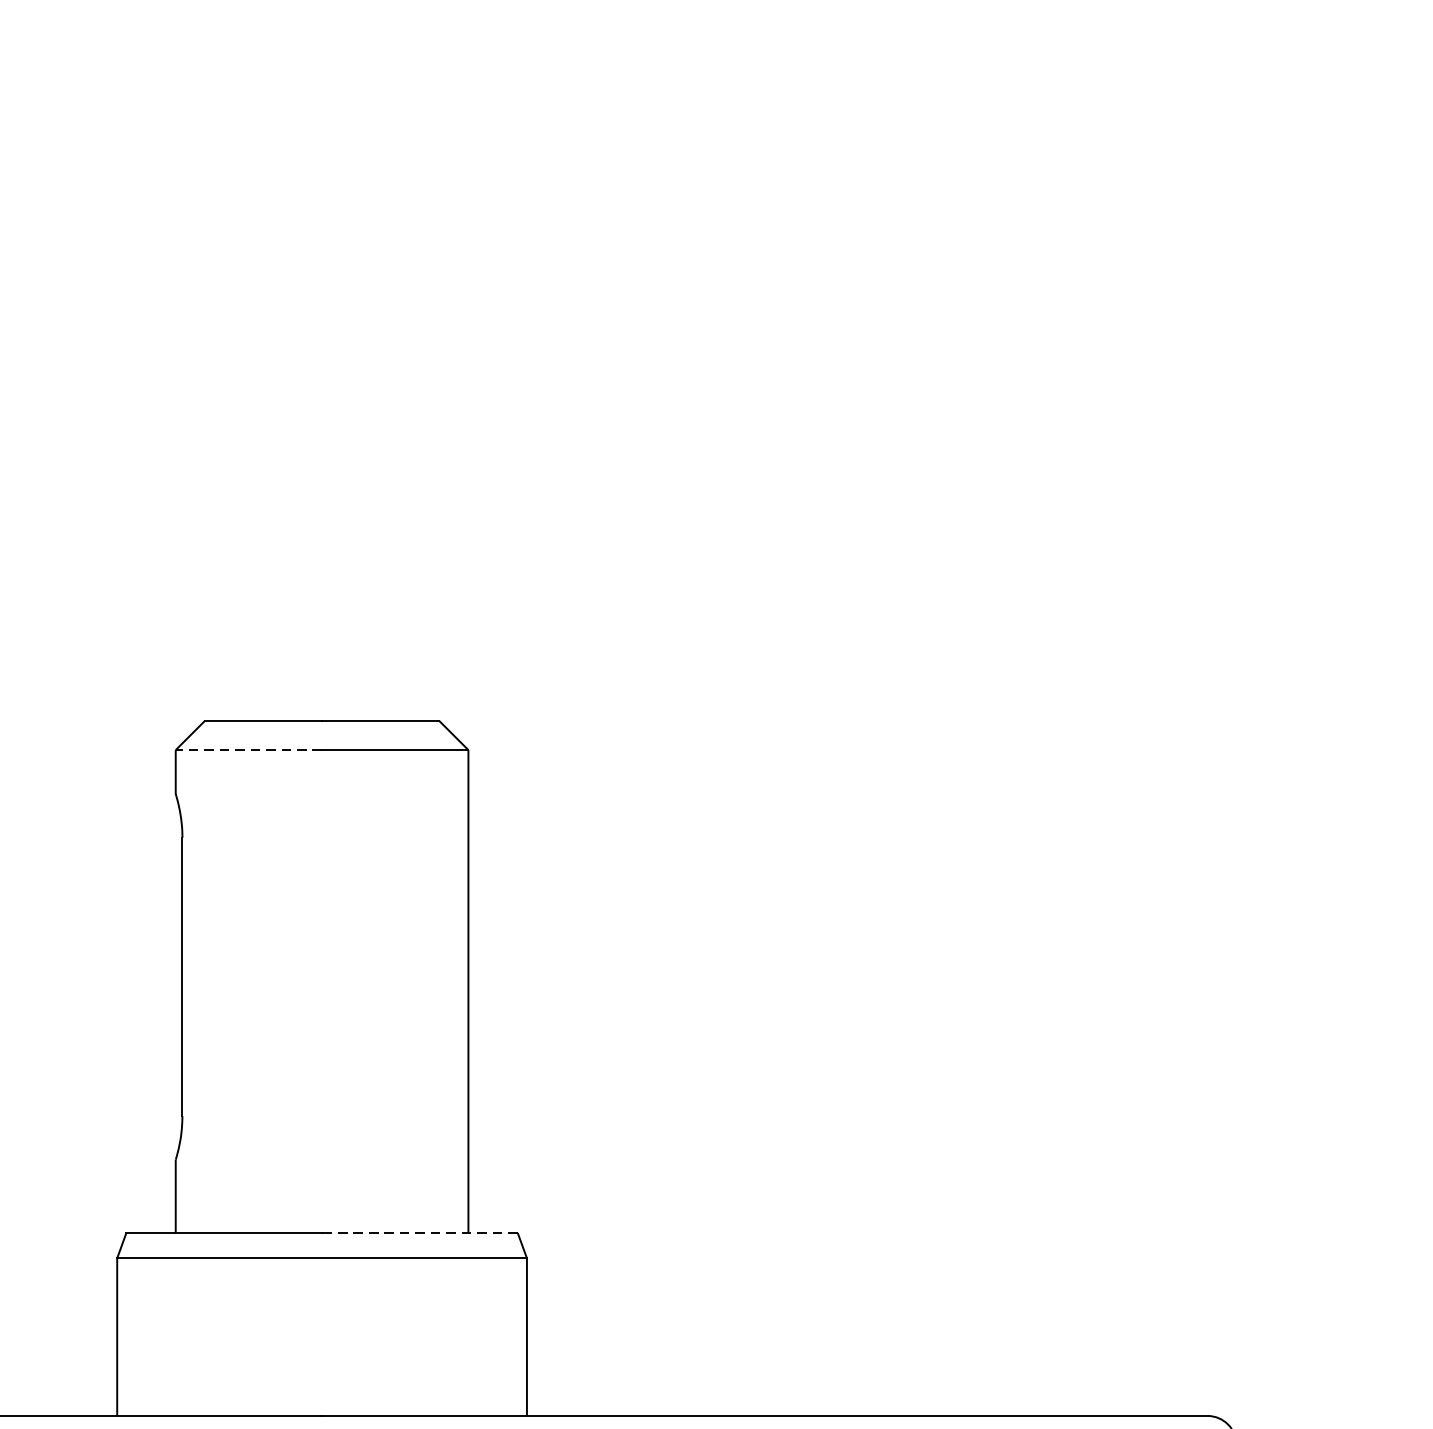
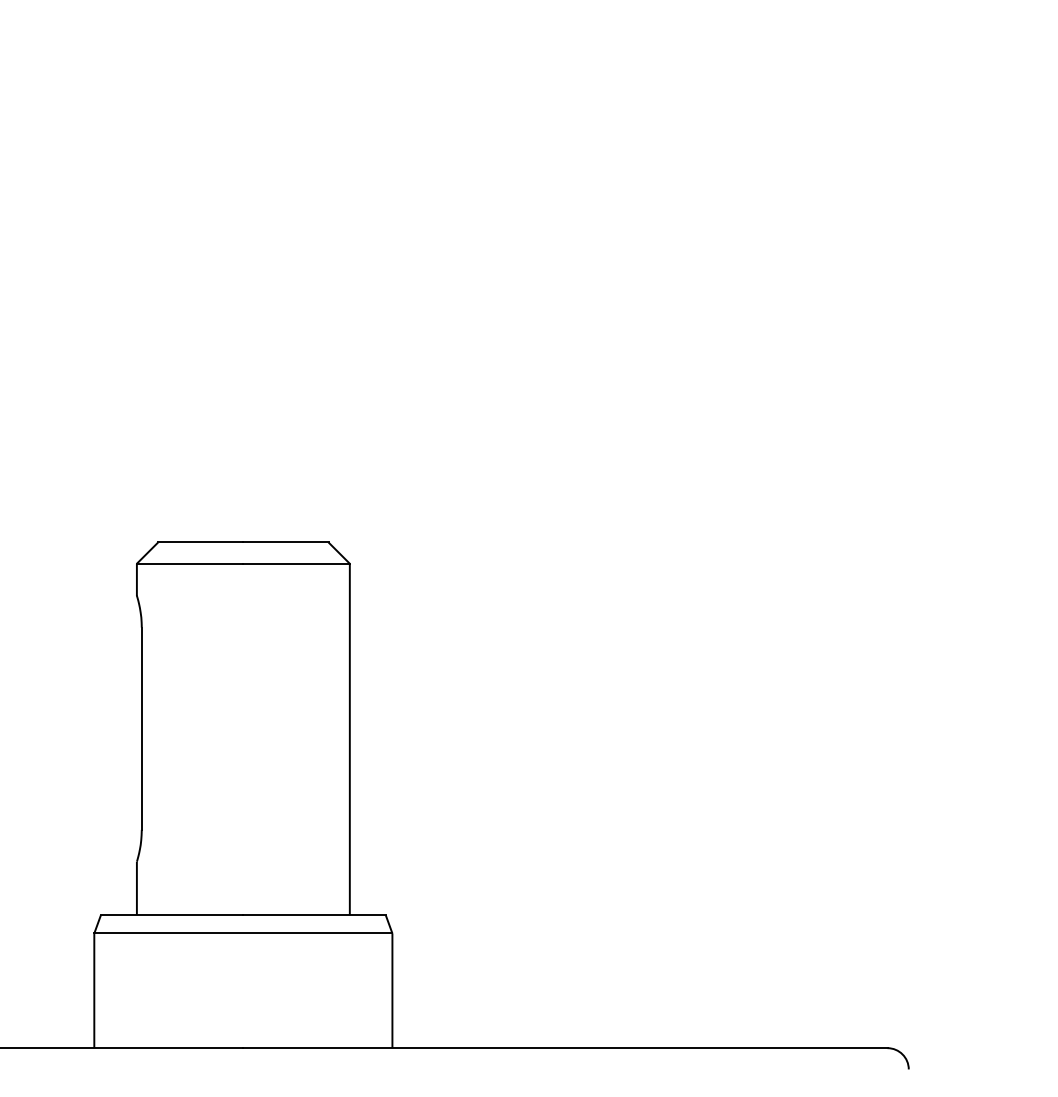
line: (248, 749) -> (189, 563), dashed -> solid
line: (419, 1233) -> (314, 915), dashed -> solid

